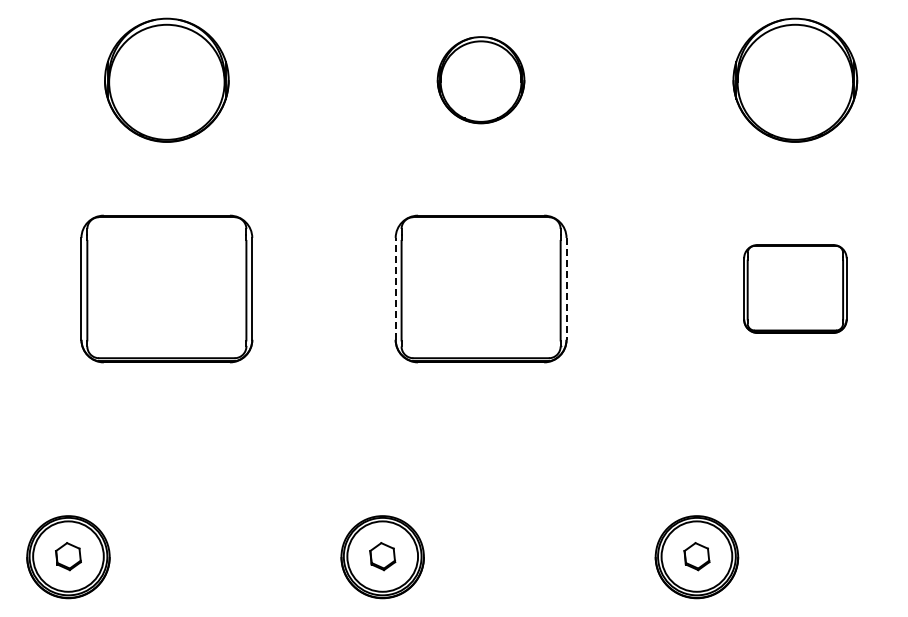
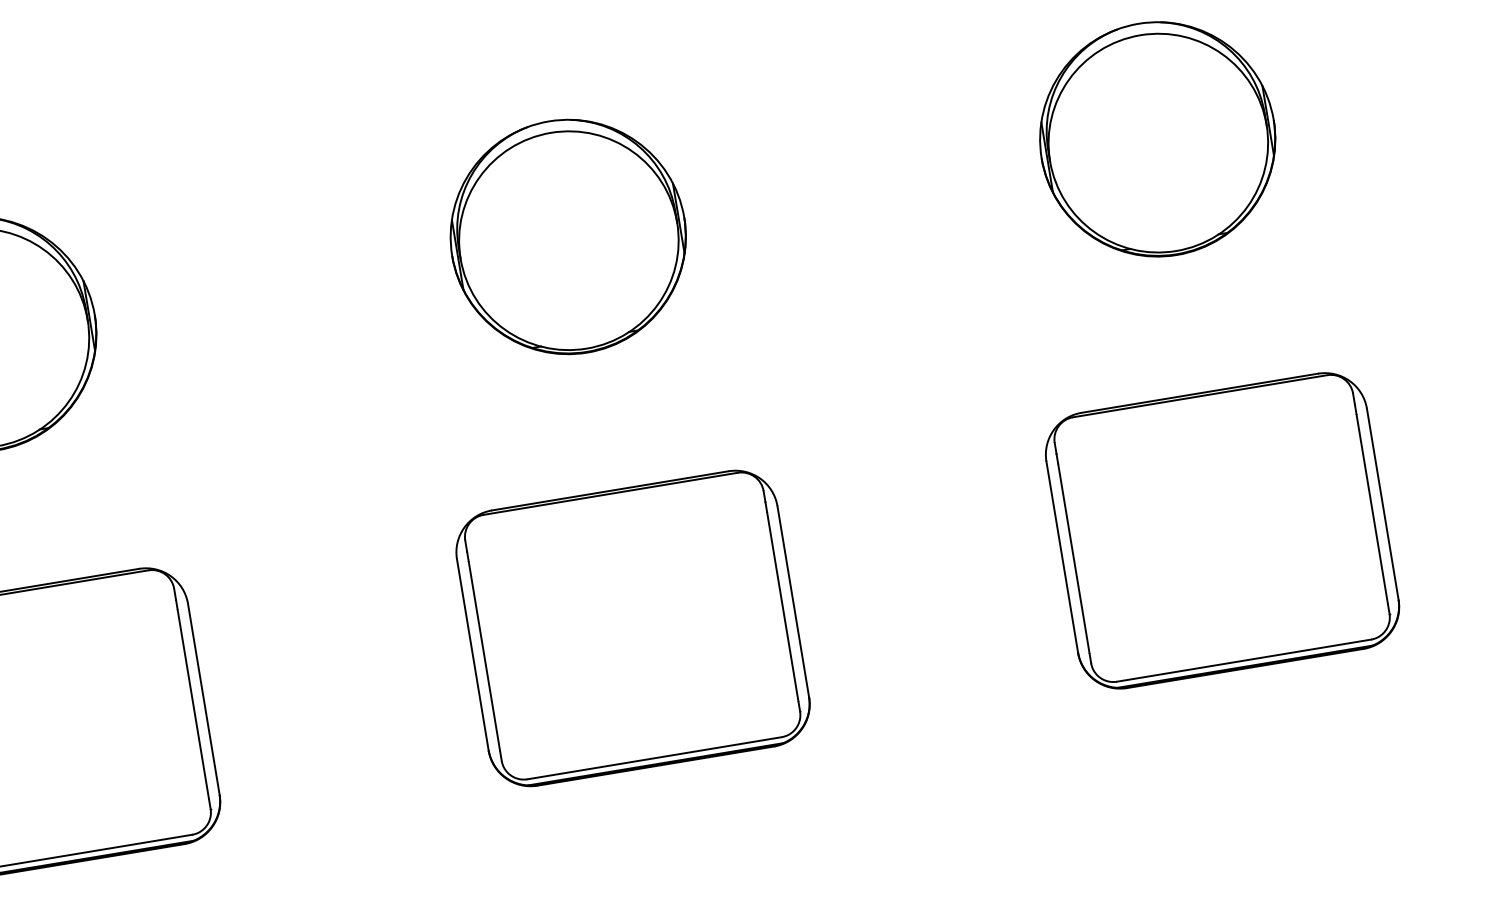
part: (480, 79) -> (566, 235), size x1.43
line: (395, 288) -> (472, 654), dashed -> solid
part: (795, 288) -> (1222, 529), size x1.67
line: (566, 289) -> (793, 602), dashed -> solid

